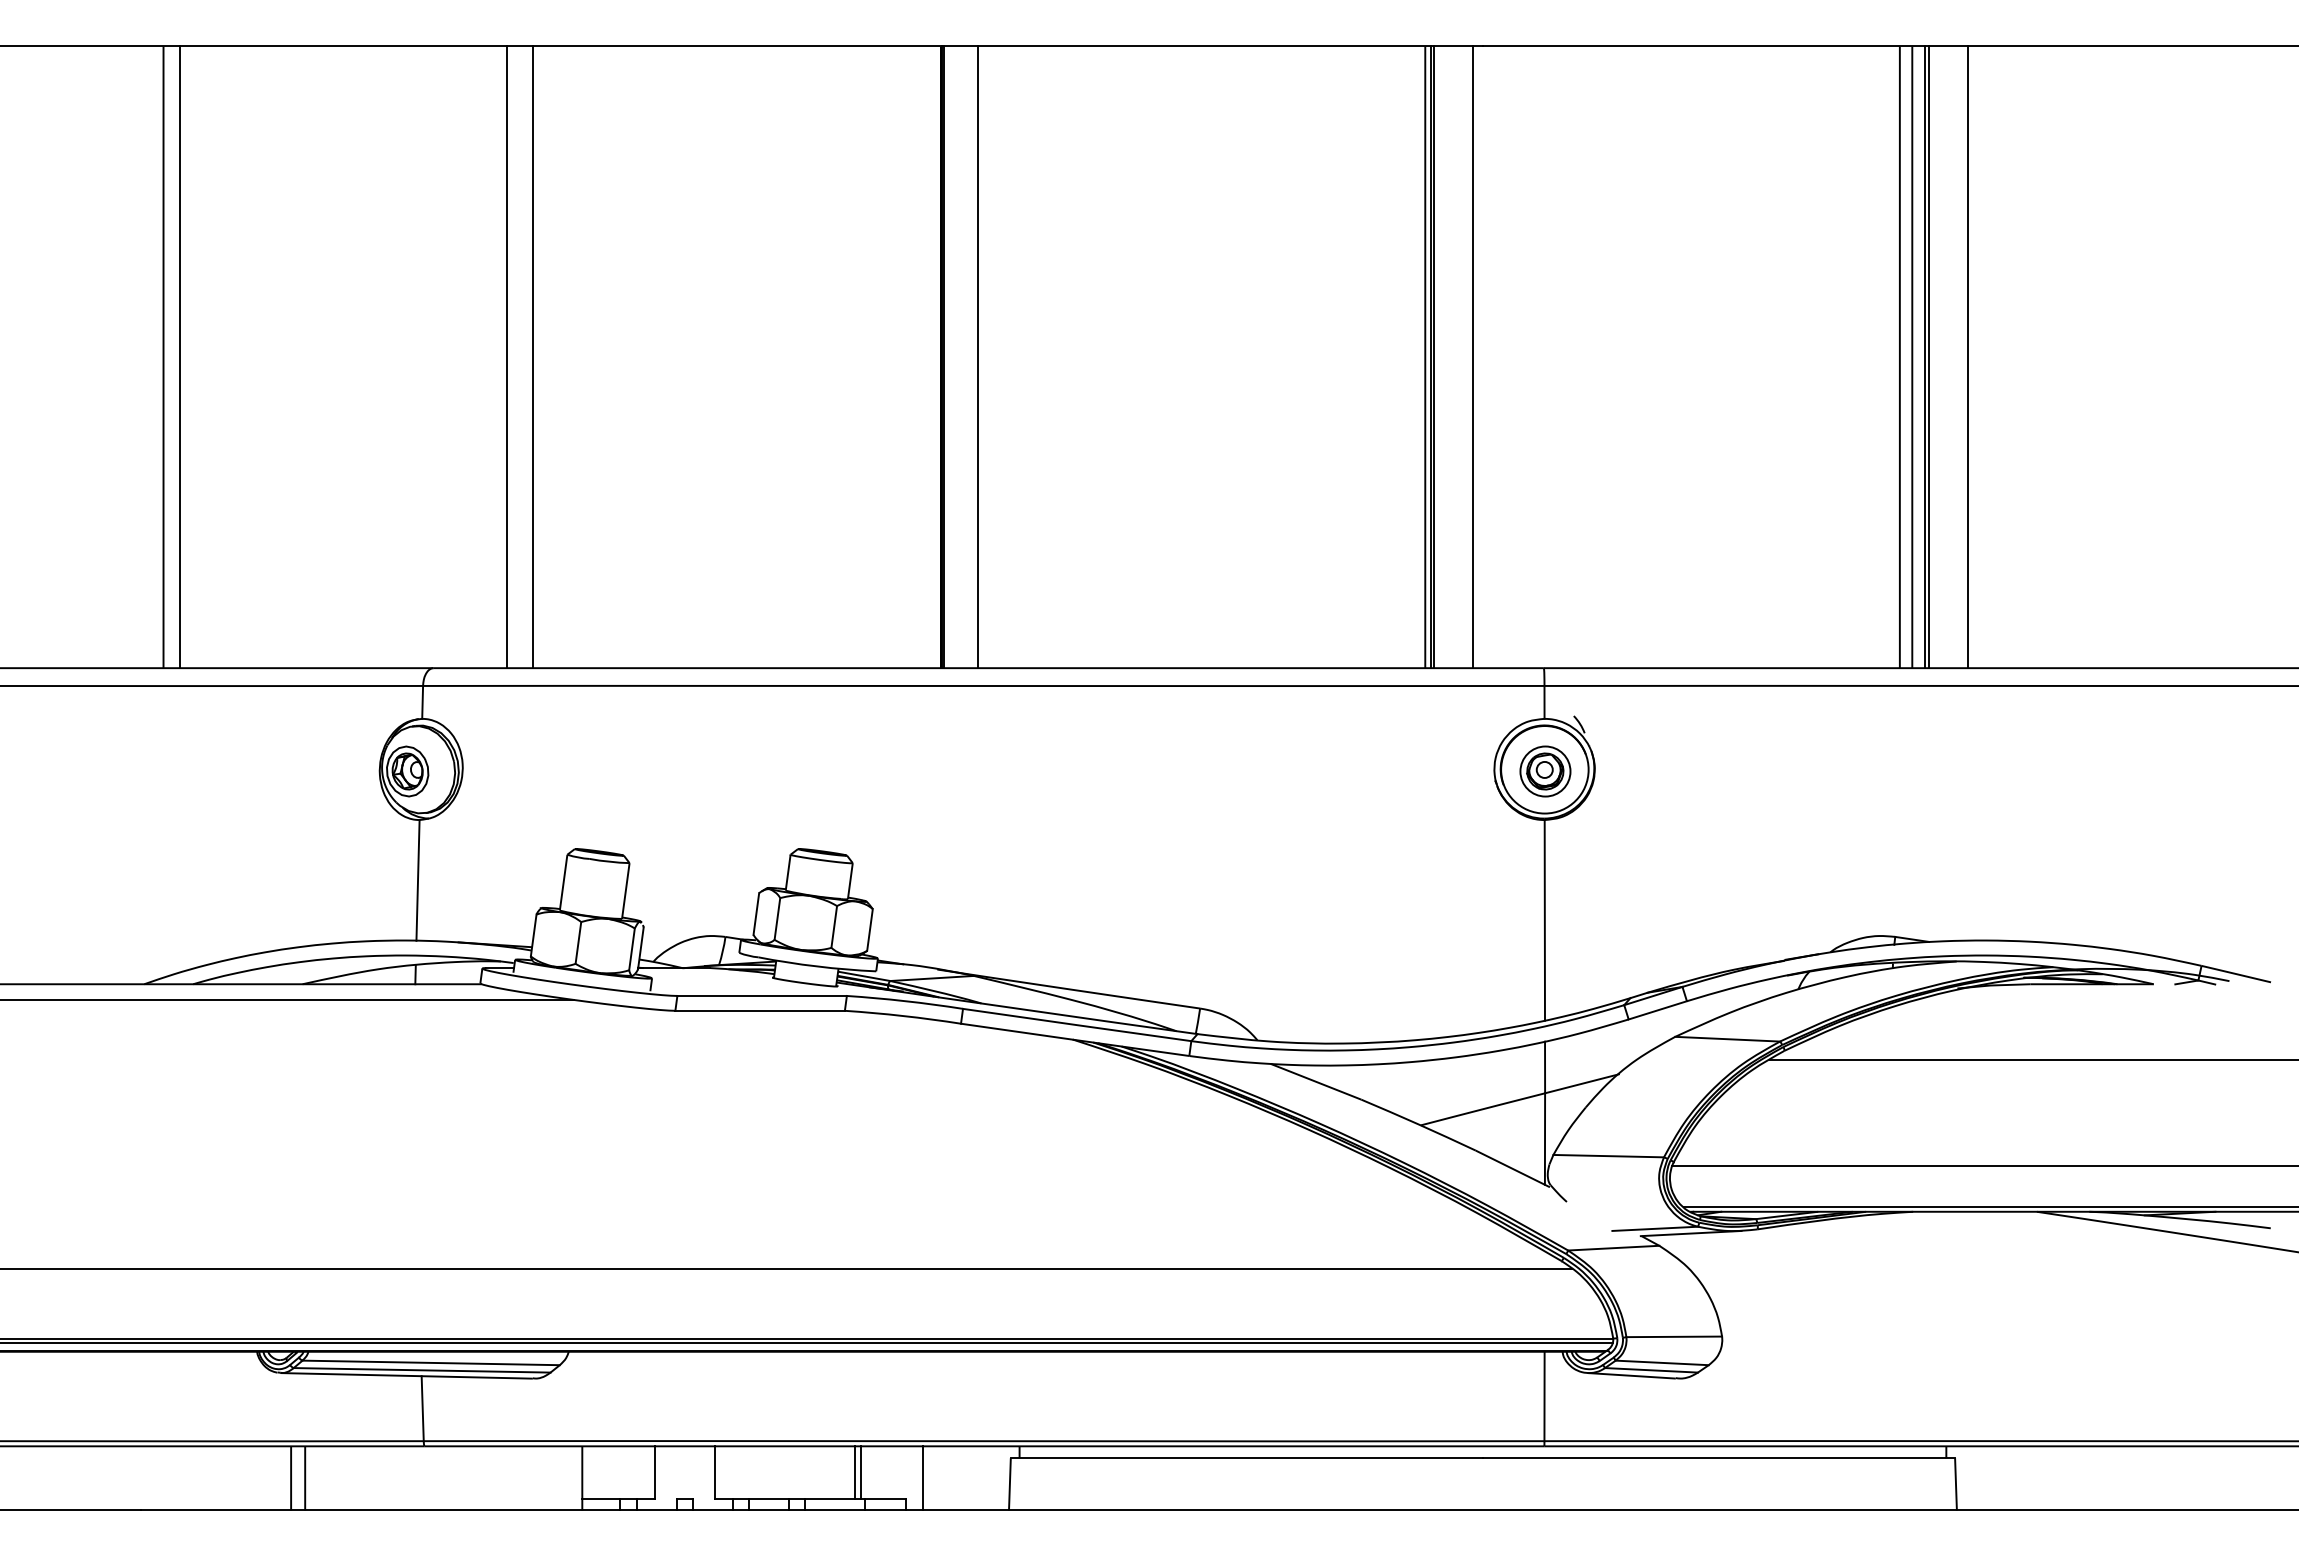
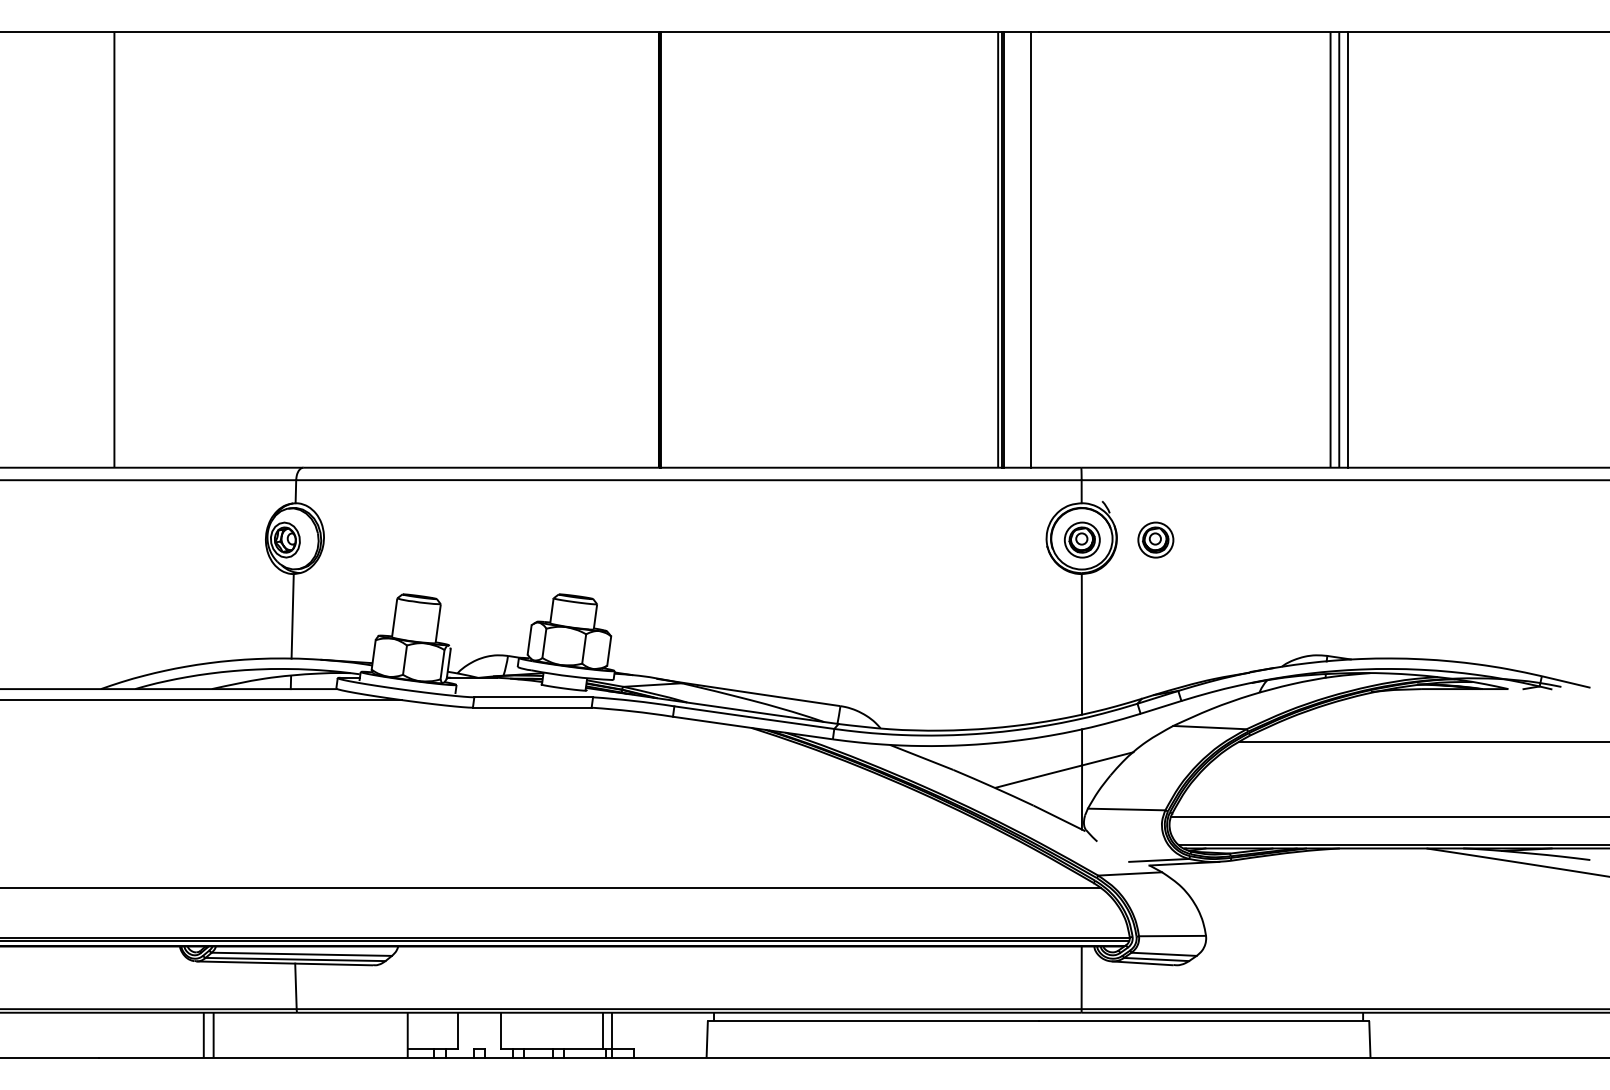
line: (180, 357) -> (126, 250), removed
line: (506, 357) -> (354, 250), removed
line: (532, 357) -> (372, 250), removed
line: (977, 357) -> (684, 250), removed
line: (1928, 357) -> (1350, 250), removed
line: (1968, 357) -> (1378, 250), removed
part: (1650, 771) -> (1155, 540), added
line: (855, 1472) -> (599, 1031), removed
line: (923, 1478) -> (612, 1035), moved

